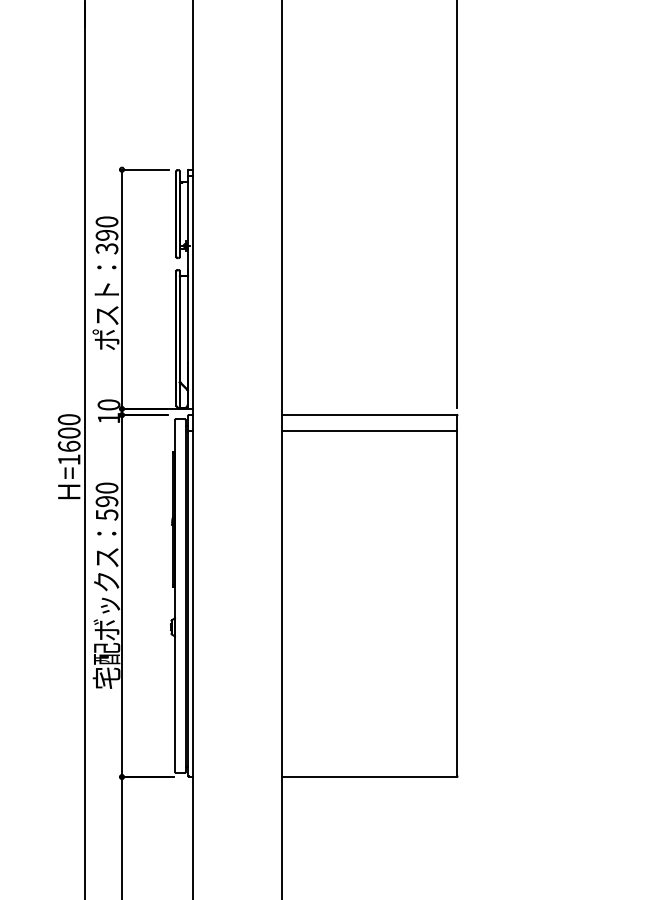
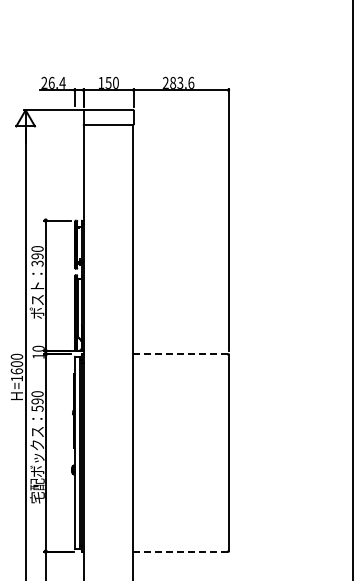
line: (369, 415) -> (180, 354), solid -> dashed
line: (369, 431) -> (180, 363), removed
line: (369, 776) -> (180, 551), solid -> dashed

